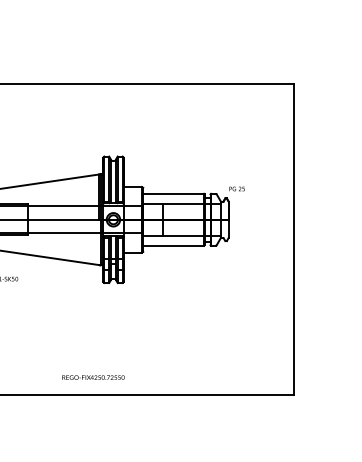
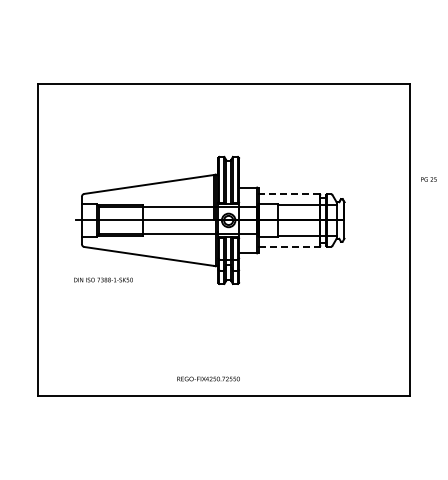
text: (236, 188) -> (428, 179), moved
line: (173, 193) -> (289, 194), solid -> dashed
line: (173, 245) -> (289, 246), solid -> dashed

